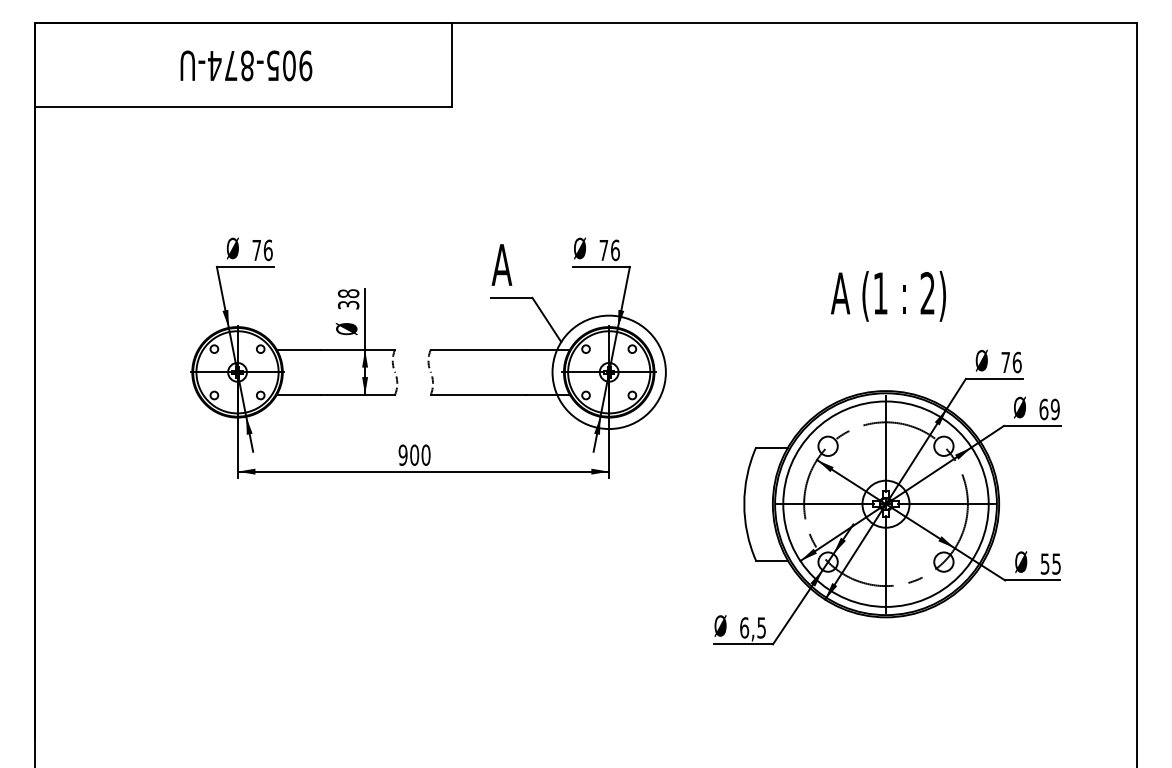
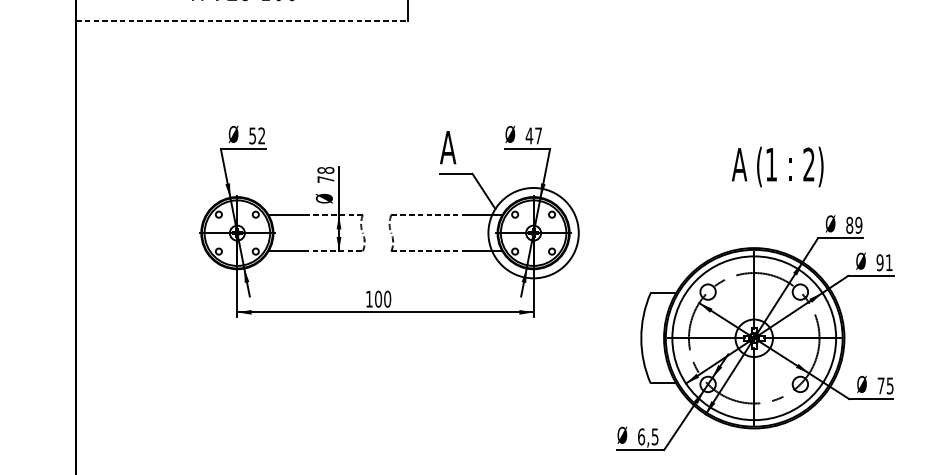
line: (244, 106) -> (242, 21), solid -> dashed
text: (262, 250) -> (257, 136), 76 -> 52
text: (609, 250) -> (533, 136), 76 -> 47
text: (888, 296) -> (777, 167), moved
text: (348, 304) -> (325, 179), 38 -> 78
line: (357, 349) -> (332, 214), solid -> dashed
line: (478, 349) -> (429, 214), solid -> dashed
text: (1011, 362) -> (854, 225), 76 -> 89
line: (358, 394) -> (333, 250), solid -> dashed
line: (478, 394) -> (429, 250), solid -> dashed
text: (1049, 409) -> (884, 262), 69 -> 91
text: (402, 454) -> (368, 298), 900 -> 100
text: (1044, 563) -> (880, 385), 55 -> 75

